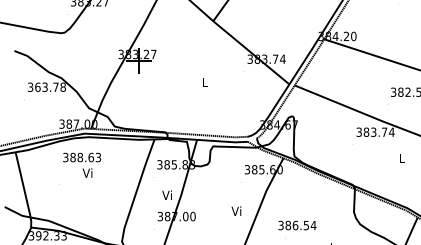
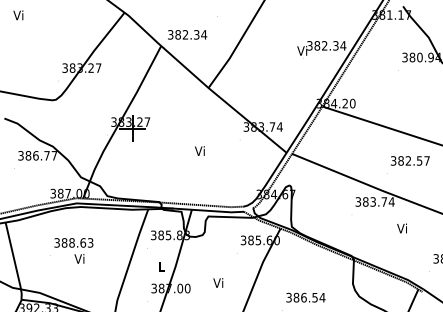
text: (204, 82) -> (199, 150), L -> Vi
text: (50, 86) -> (41, 155), 363.78 -> 386.77
text: (401, 158) -> (401, 228), L -> Vi
text: (81, 164) -> (73, 250), moved
text: (166, 195) -> (160, 266), Vi -> L
text: (236, 210) -> (218, 282), moved
text: (297, 225) -> (305, 297), moved

